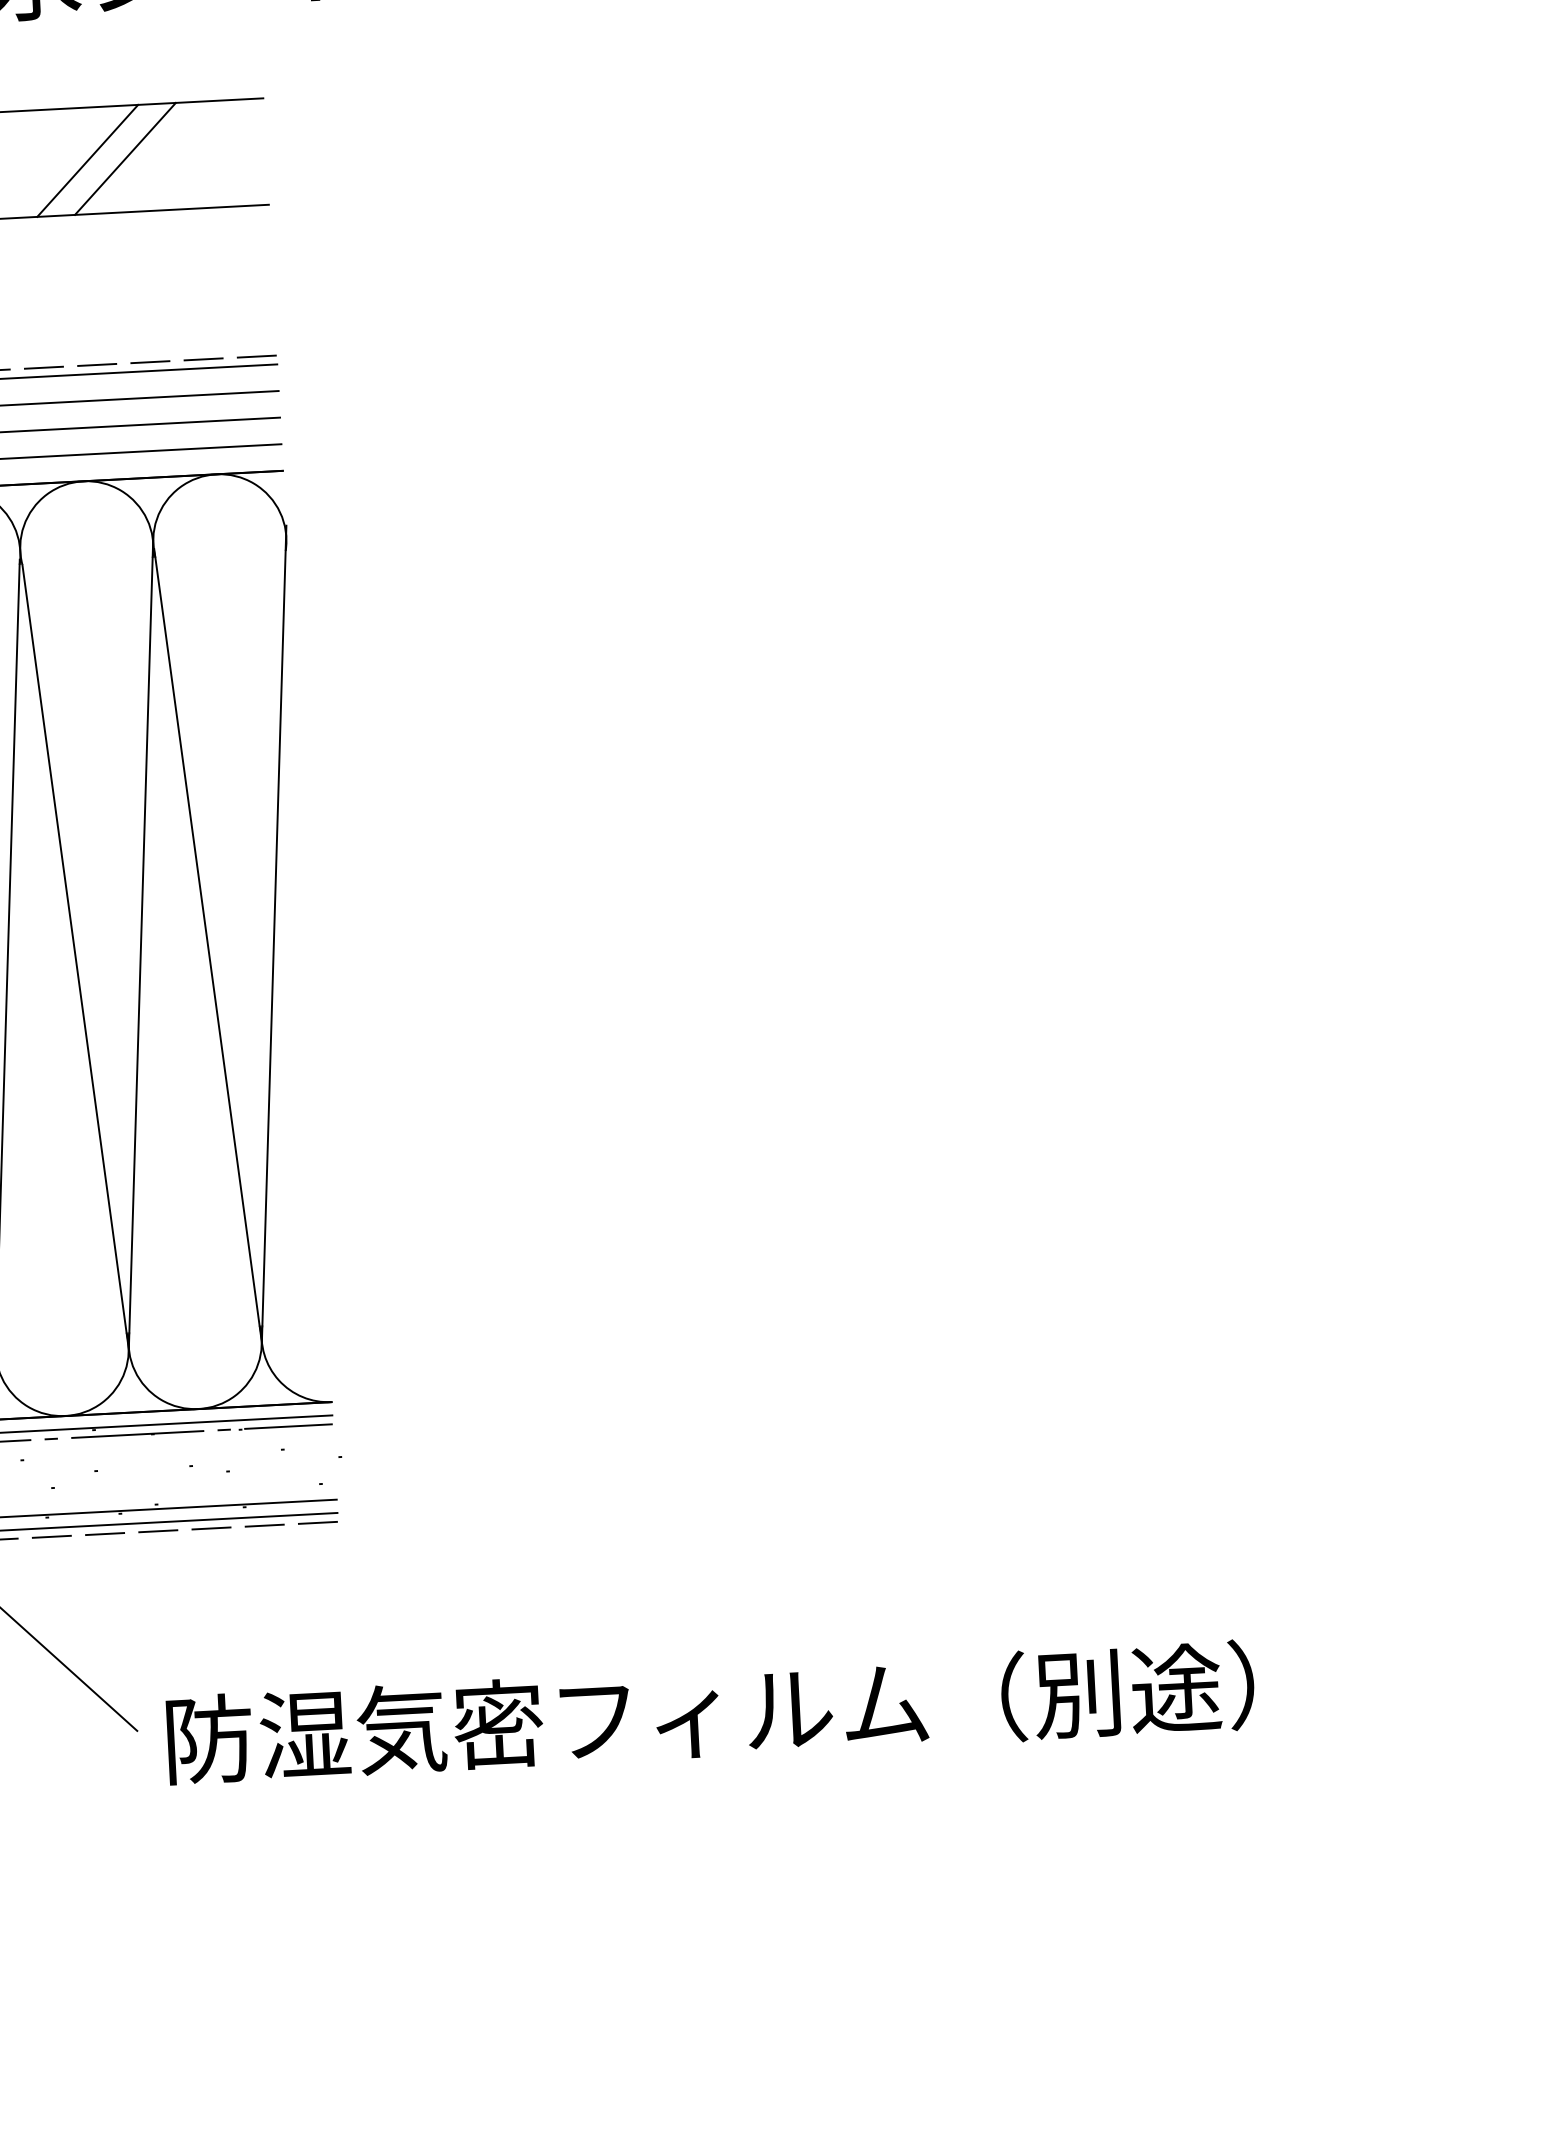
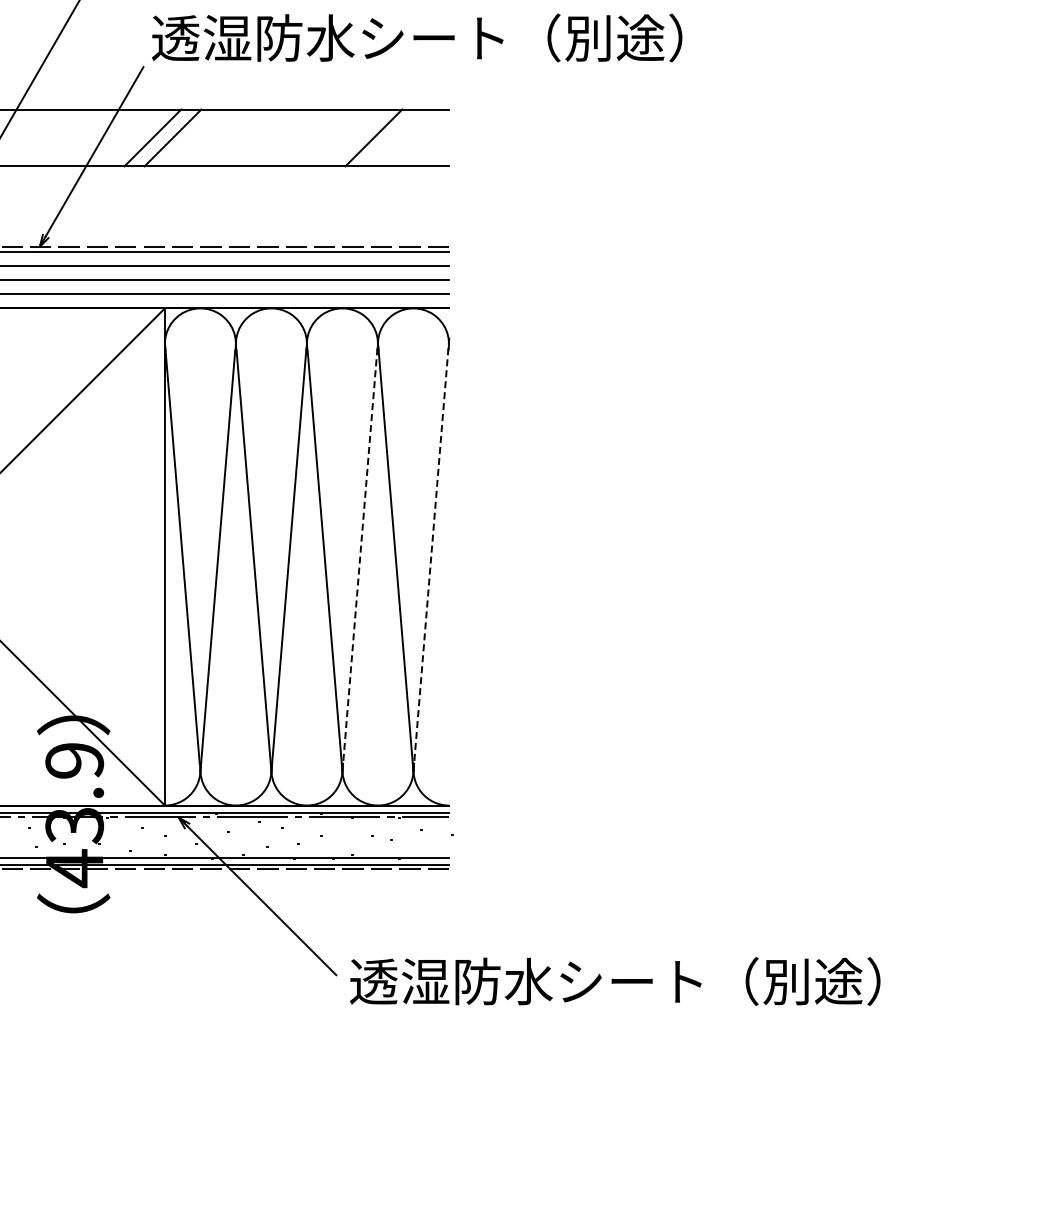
line: (87, 160) -> (353, 137), removed
line: (274, 933) -> (431, 554), solid -> dashed
line: (141, 944) -> (360, 556), solid -> dashed
text: (709, 1712) -> (641, 981), 防湿気密フィルム（別途） -> 透湿防水シート（別途）

